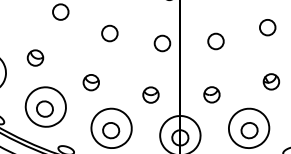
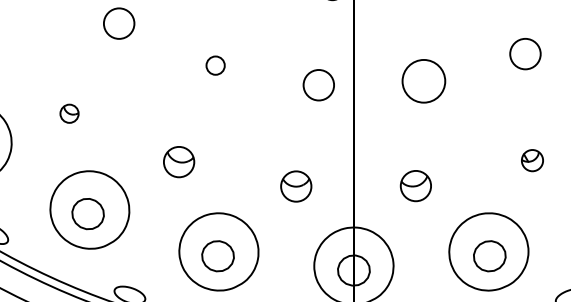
circle: (109, 33) -> (214, 65), size x0.6
circle: (215, 41) -> (422, 81), size x1.4
part: (35, 57) -> (69, 112), size x0.6
part: (270, 81) -> (530, 159), size x0.7

